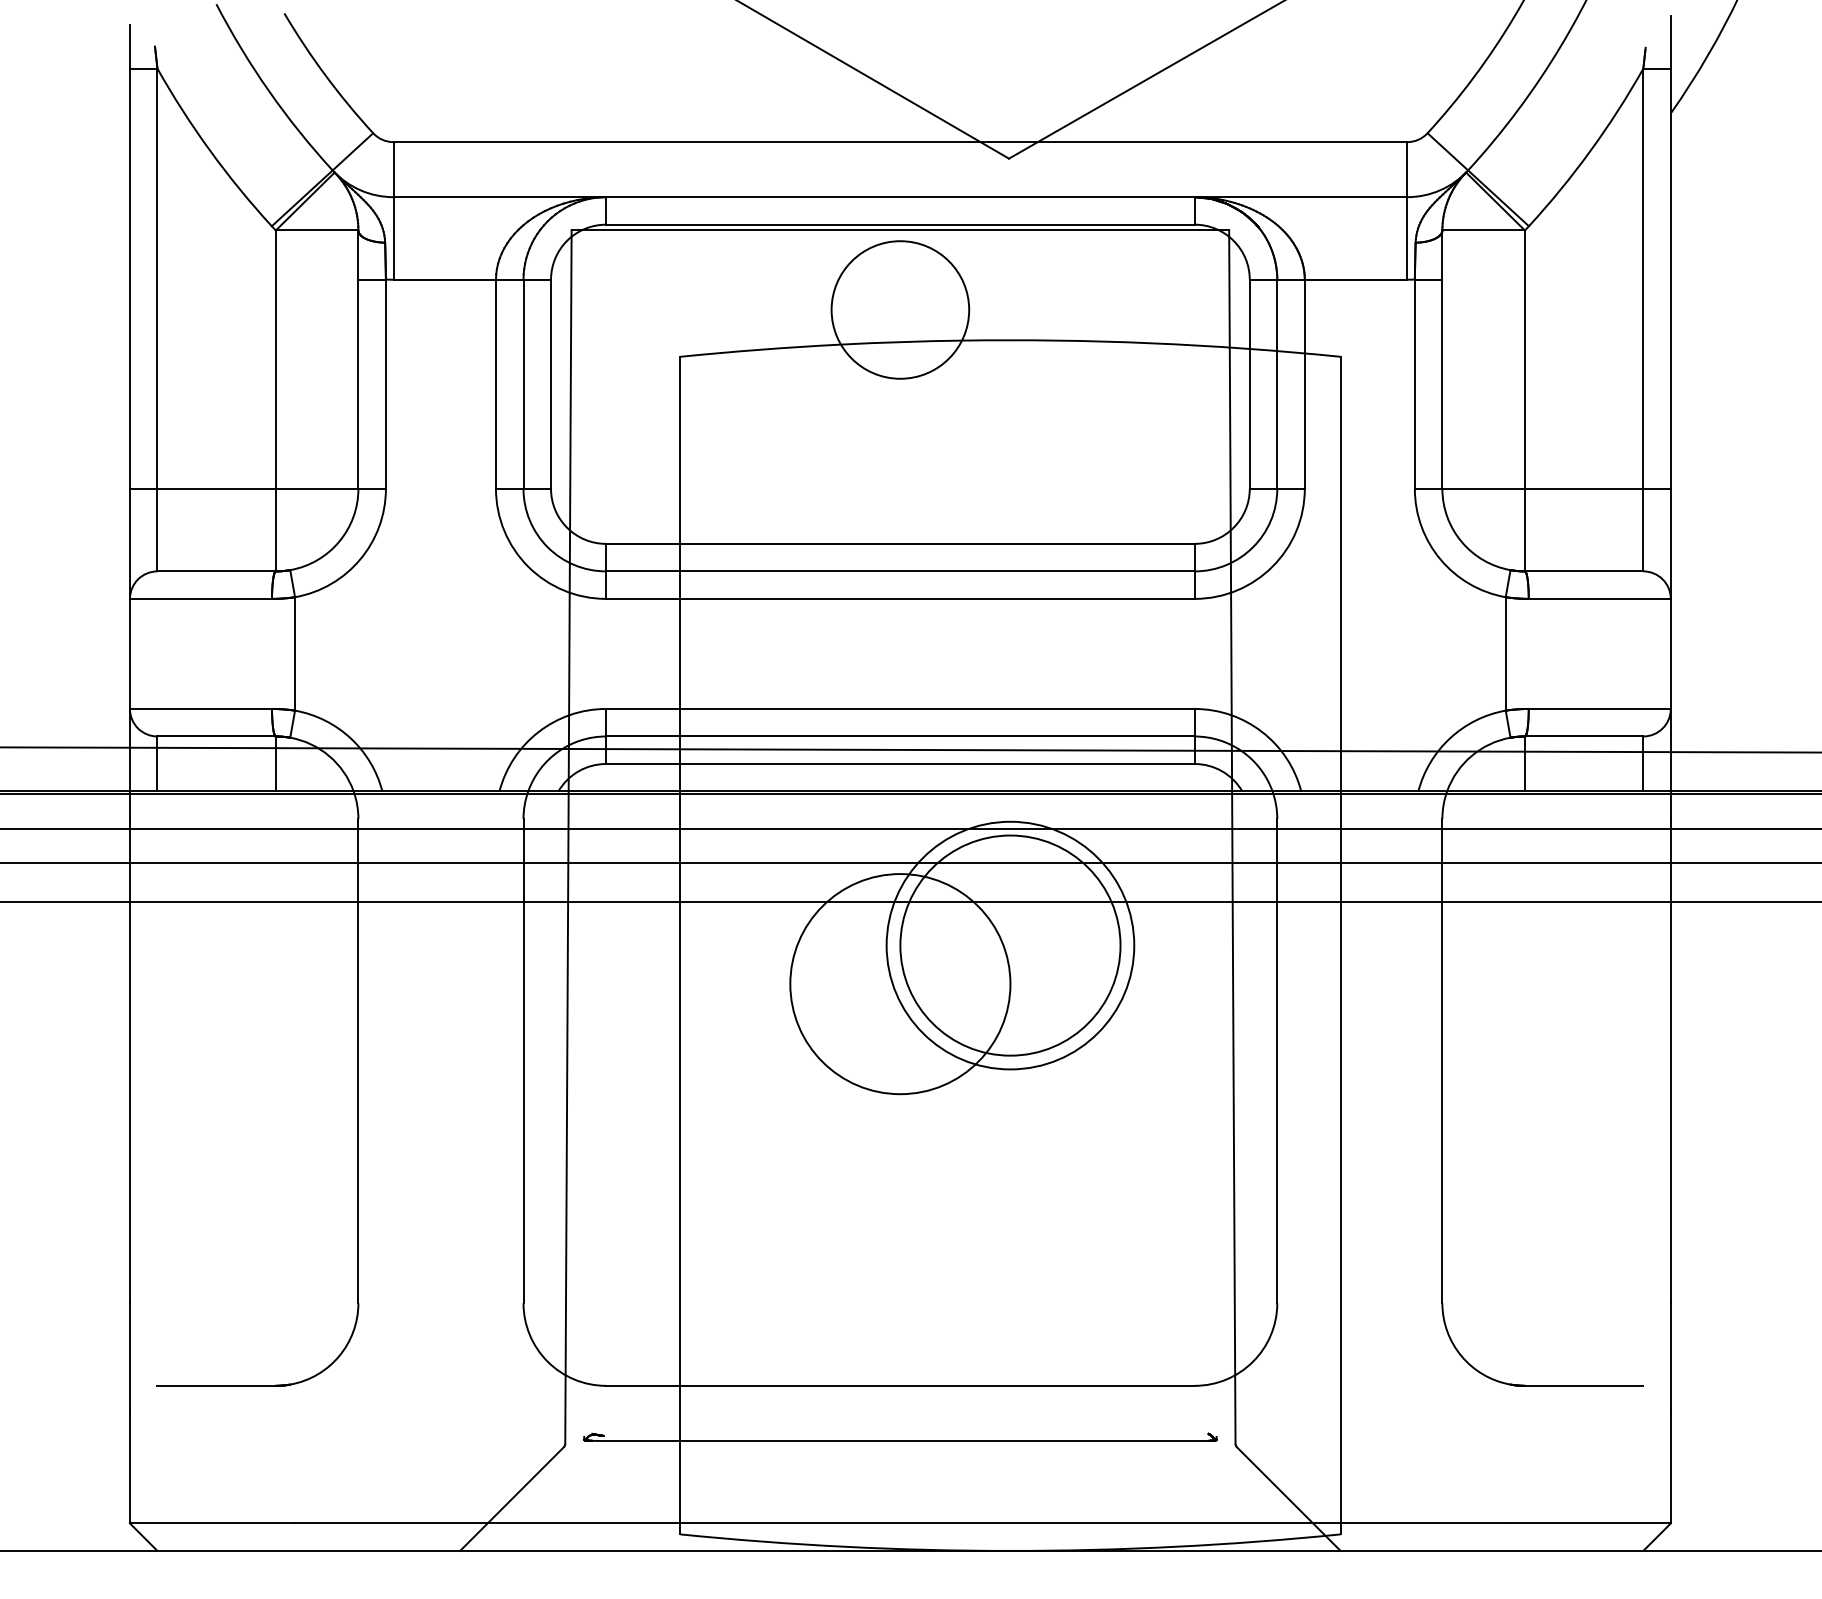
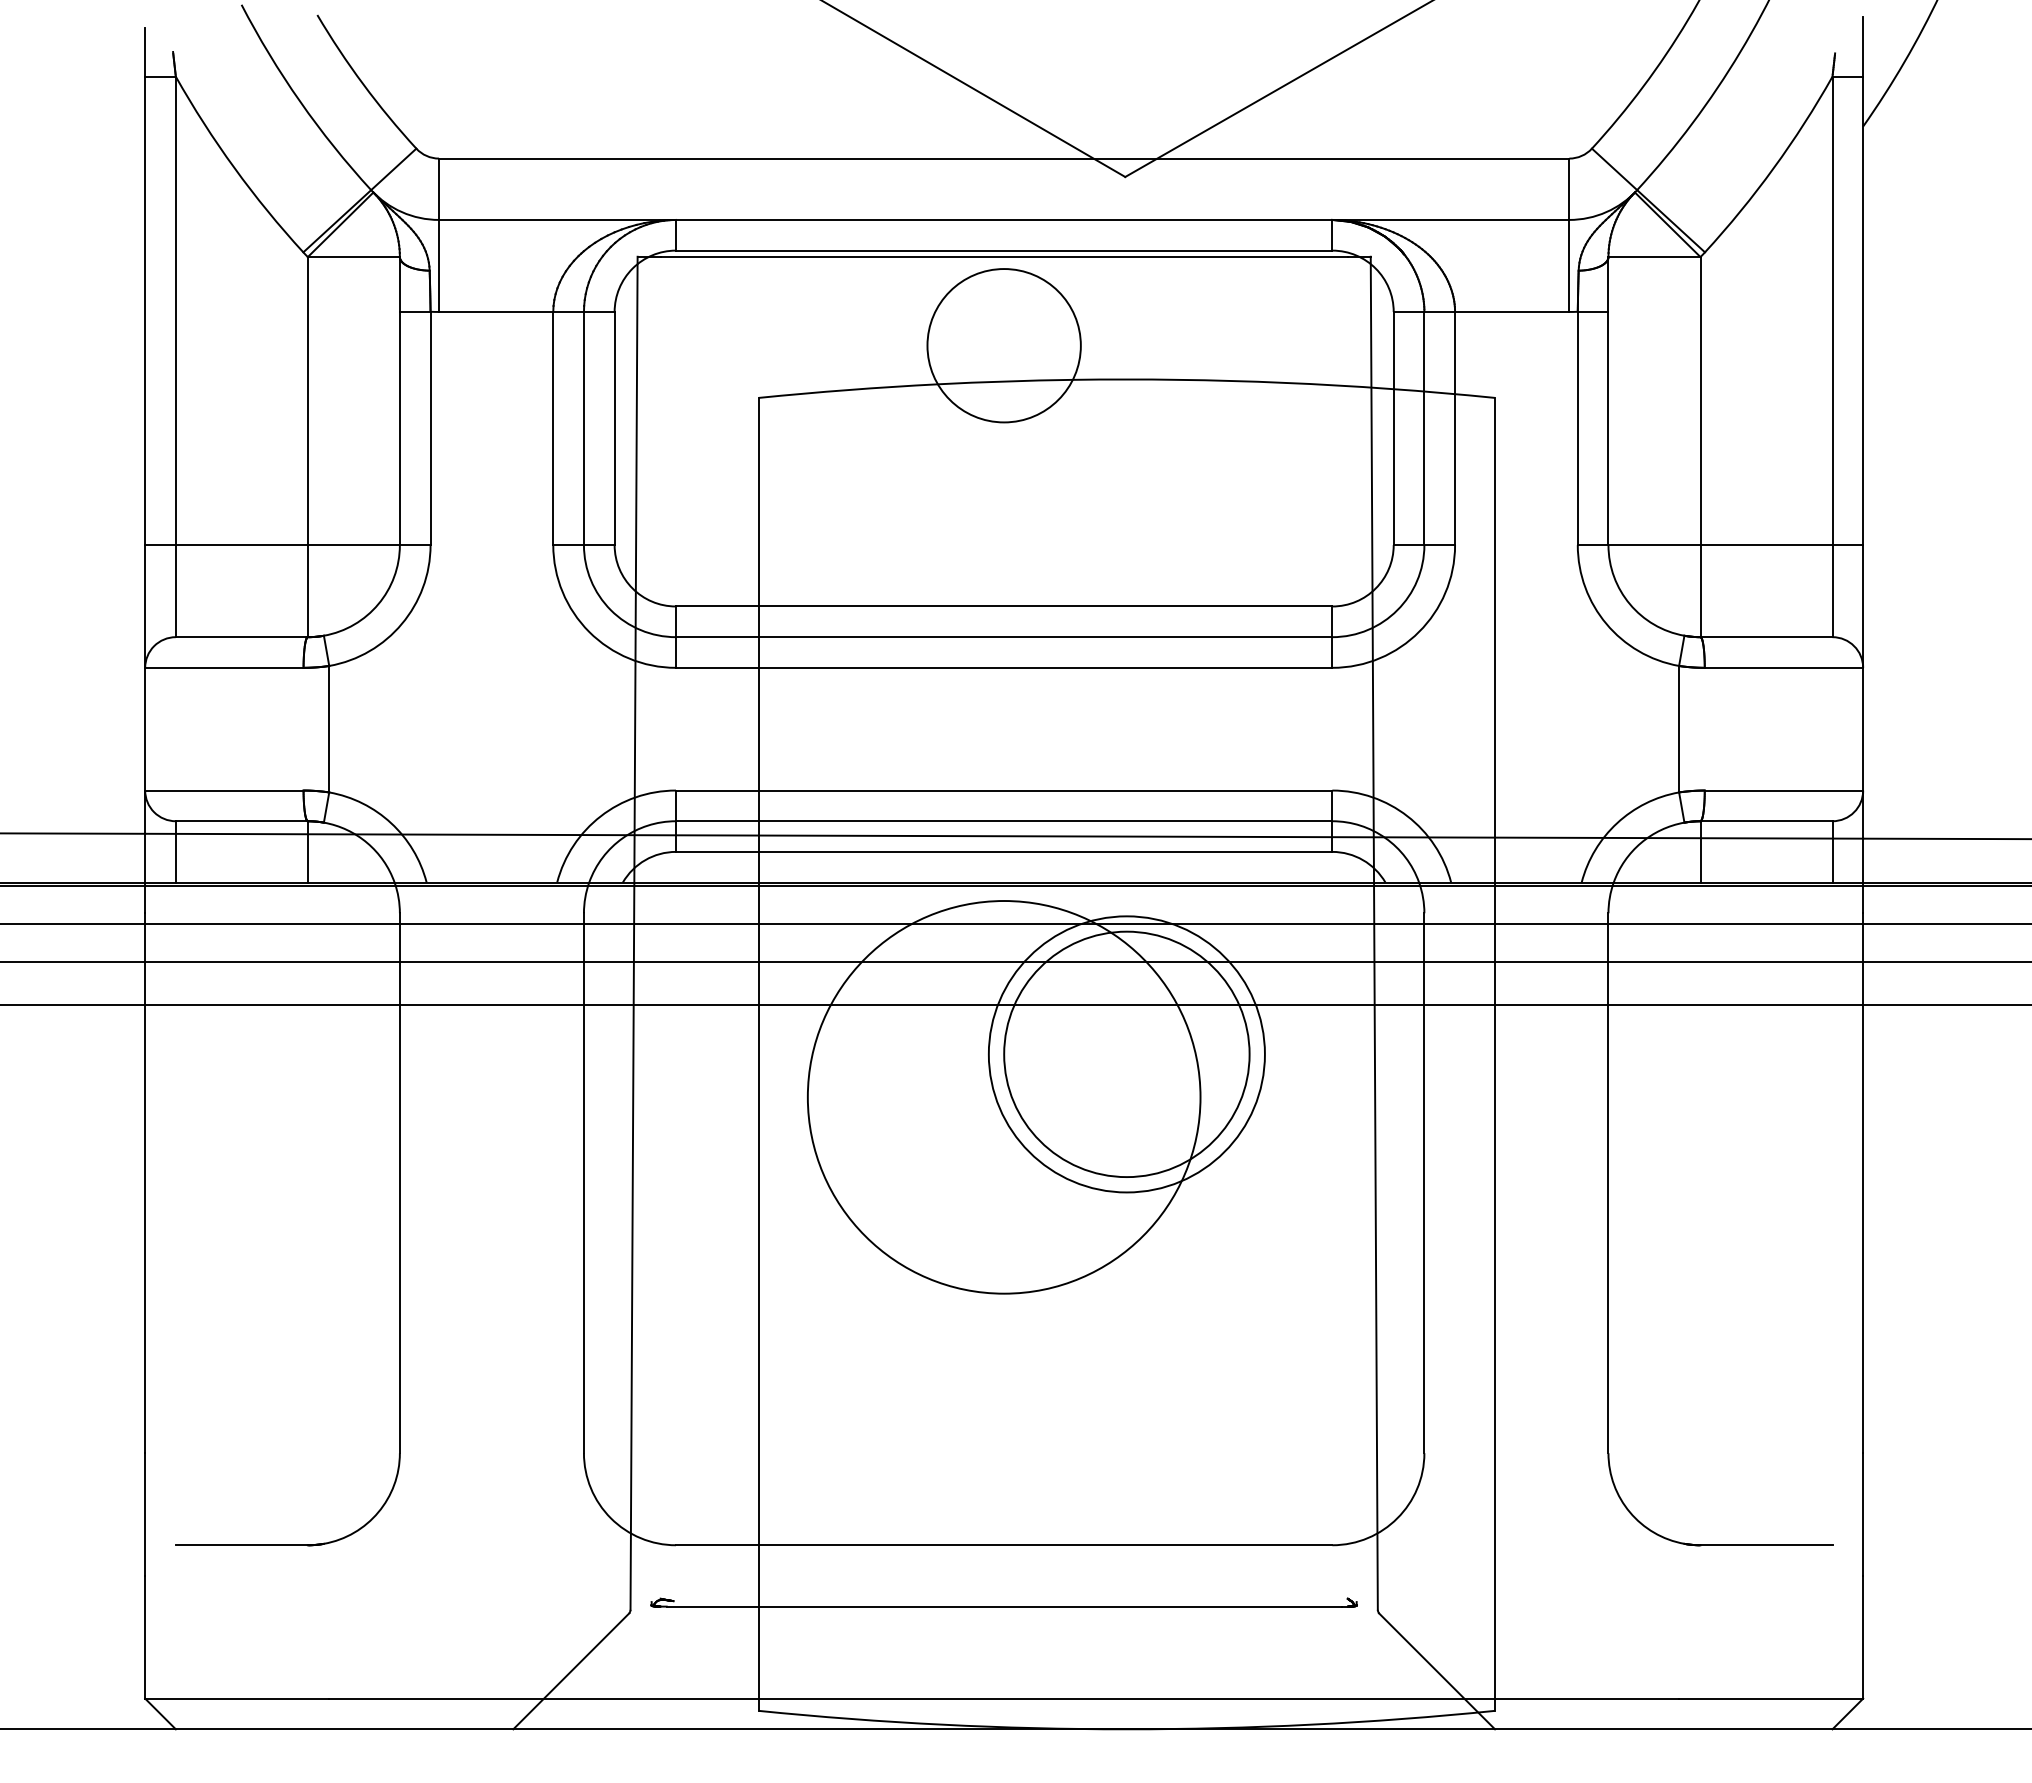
circle: (899, 984) -> (1003, 1097), size x1.6

